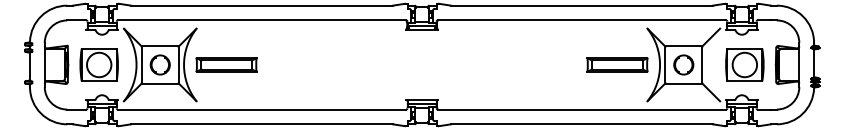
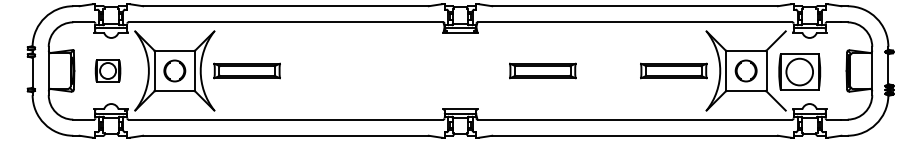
part: (98, 64) -> (107, 70), size x0.6
part: (497, 64) -> (542, 70), added
part: (744, 64) -> (799, 71), moved

